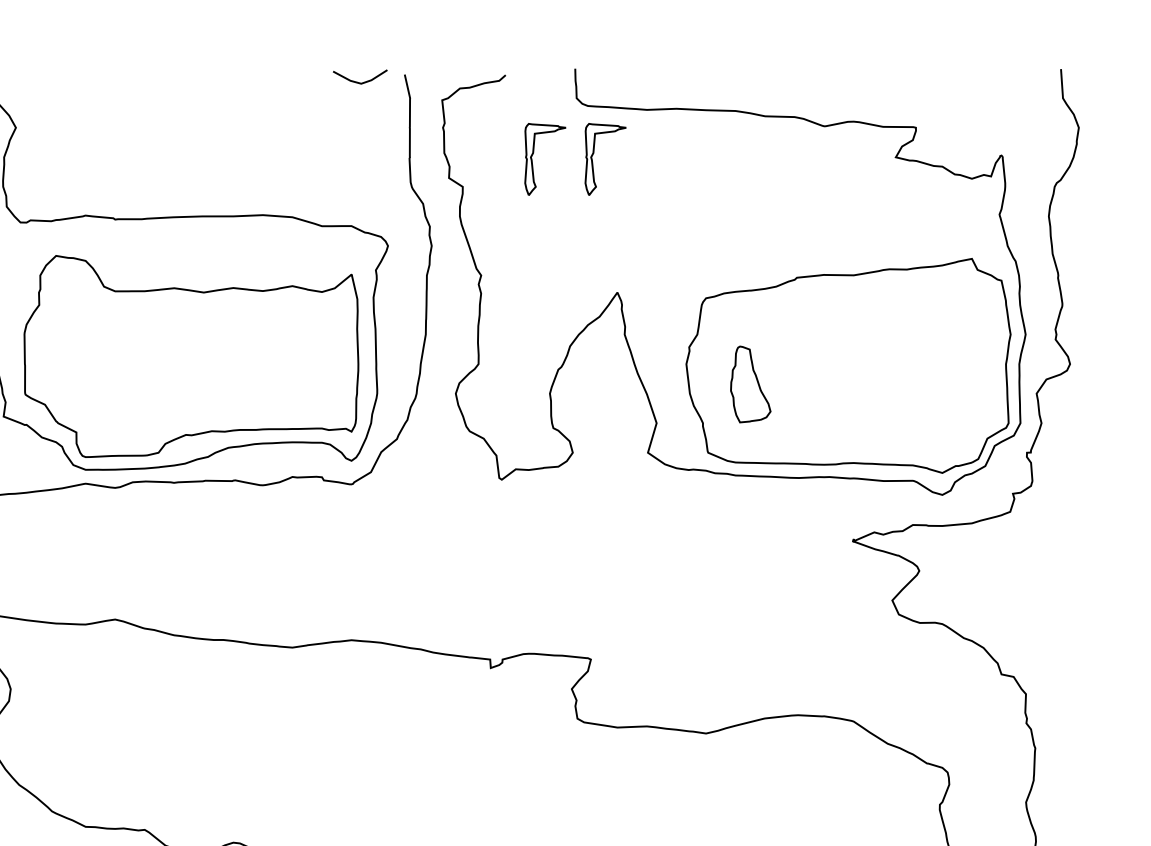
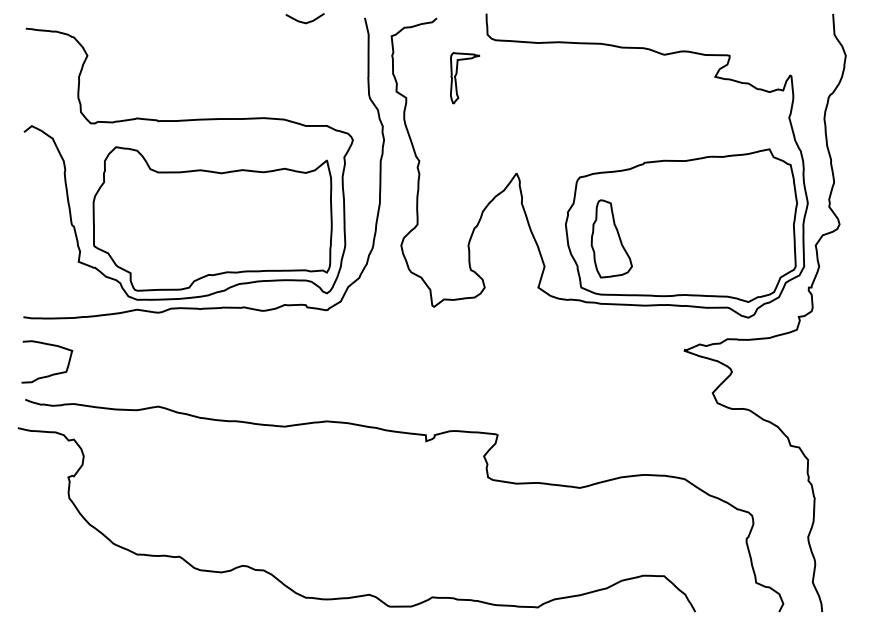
line: (357, 81) -> (303, 21), moved
part: (593, 159) -> (499, 78), removed
part: (750, 383) -> (611, 238), size x1.43

